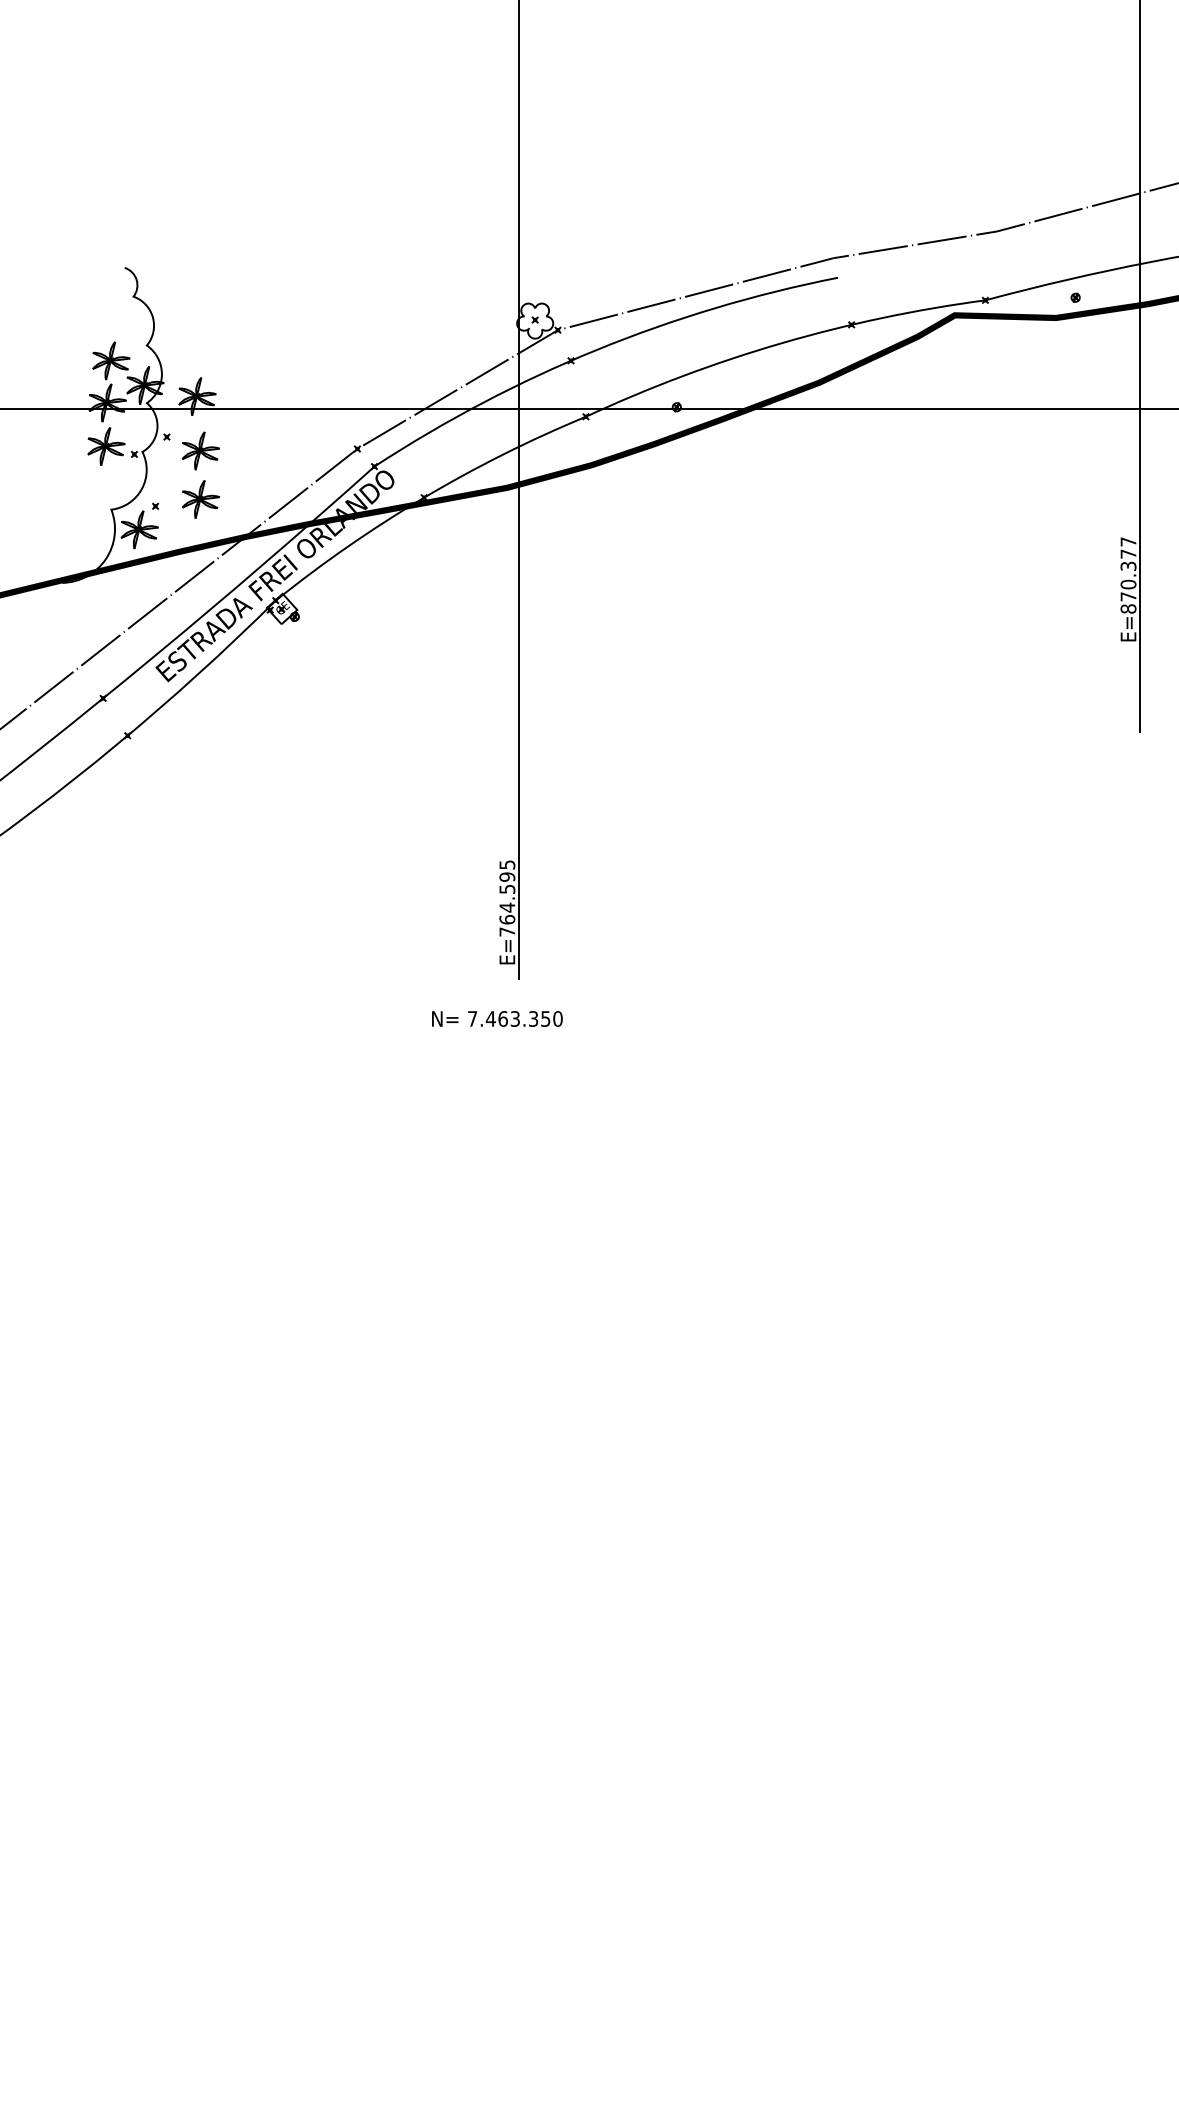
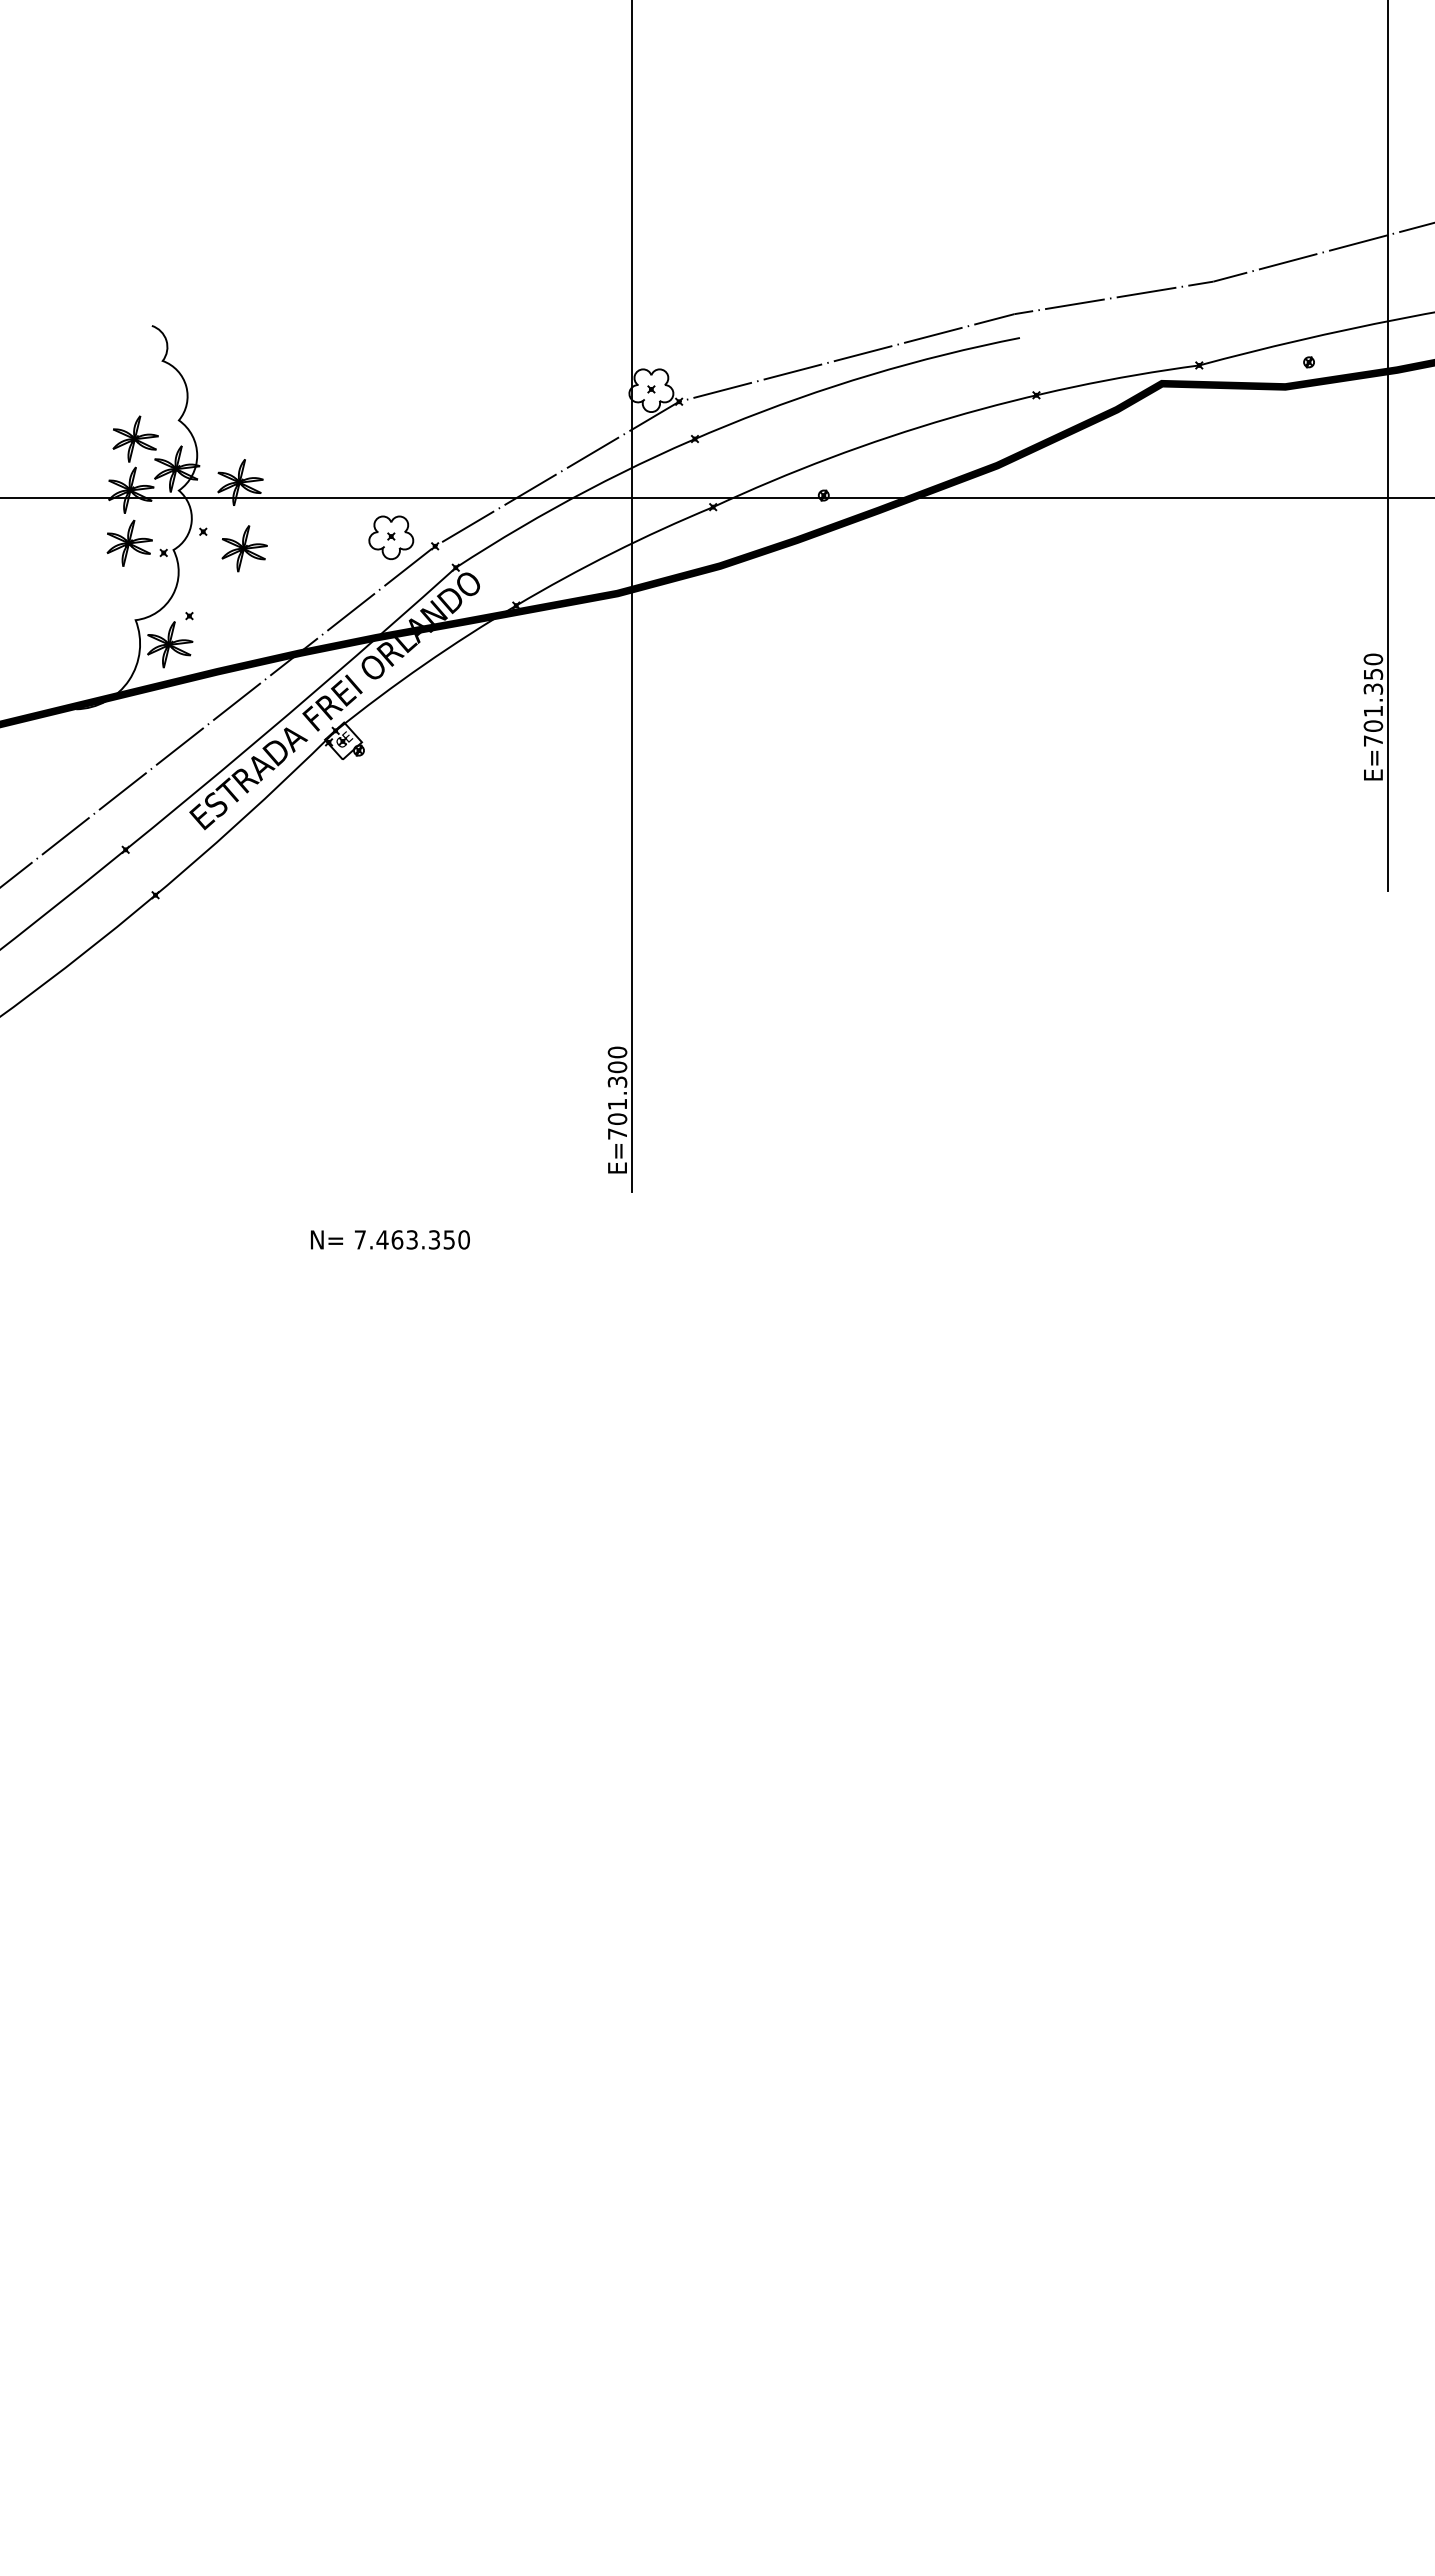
part: (321, 441) -> (391, 537), added
part: (200, 499) -> (244, 607), removed
text: (1128, 574) -> (1373, 699), E=870.377 -> E=701.350
text: (507, 892) -> (617, 1085), E=764.595 -> E=701.300
text: (497, 1018) -> (390, 1239), moved

